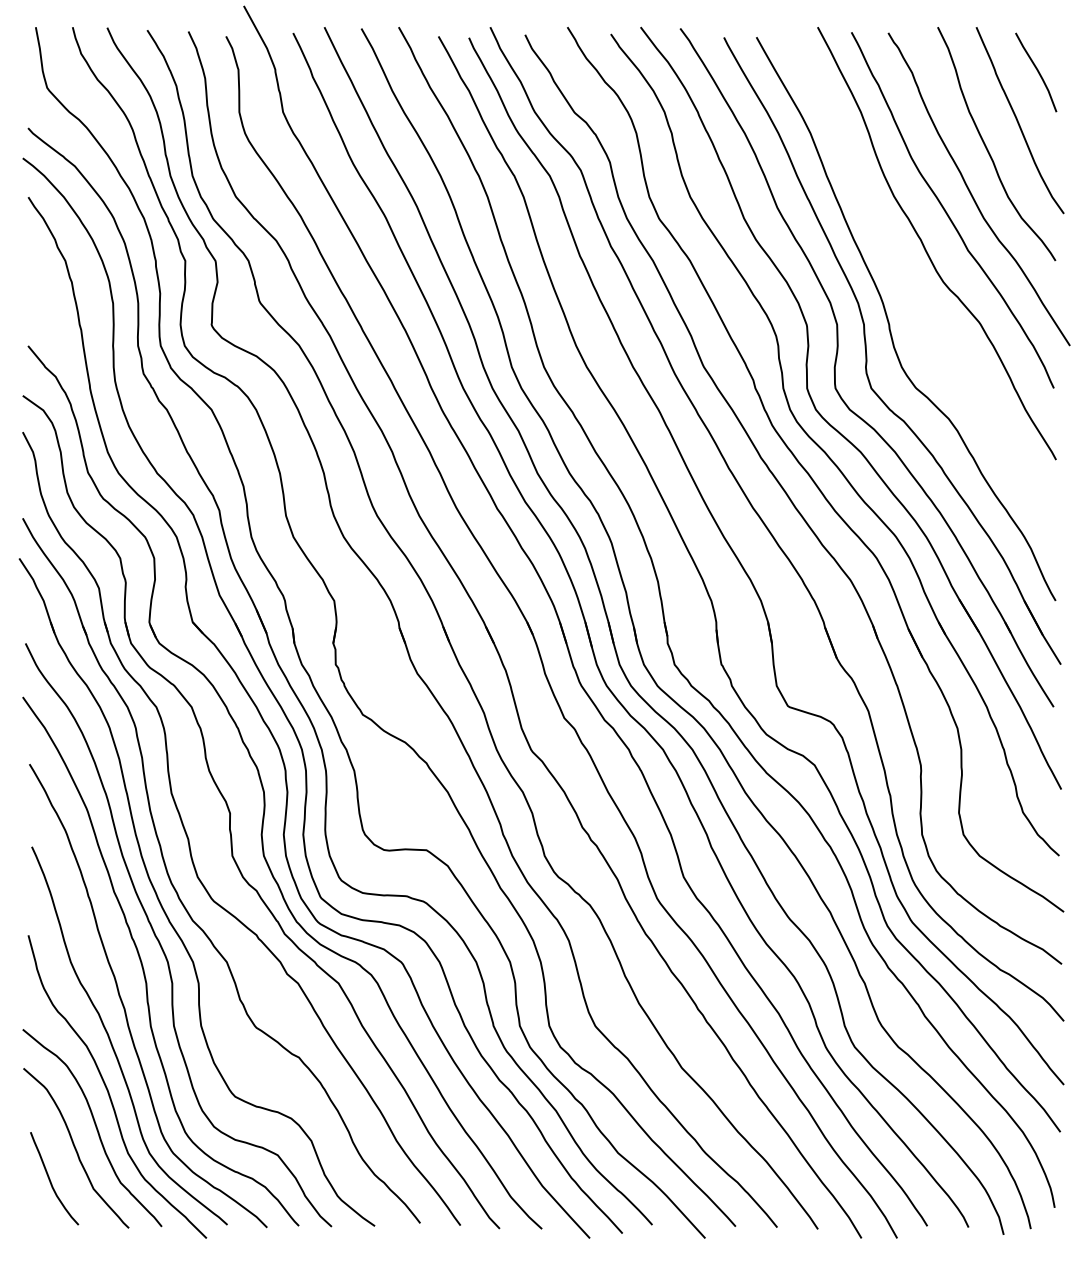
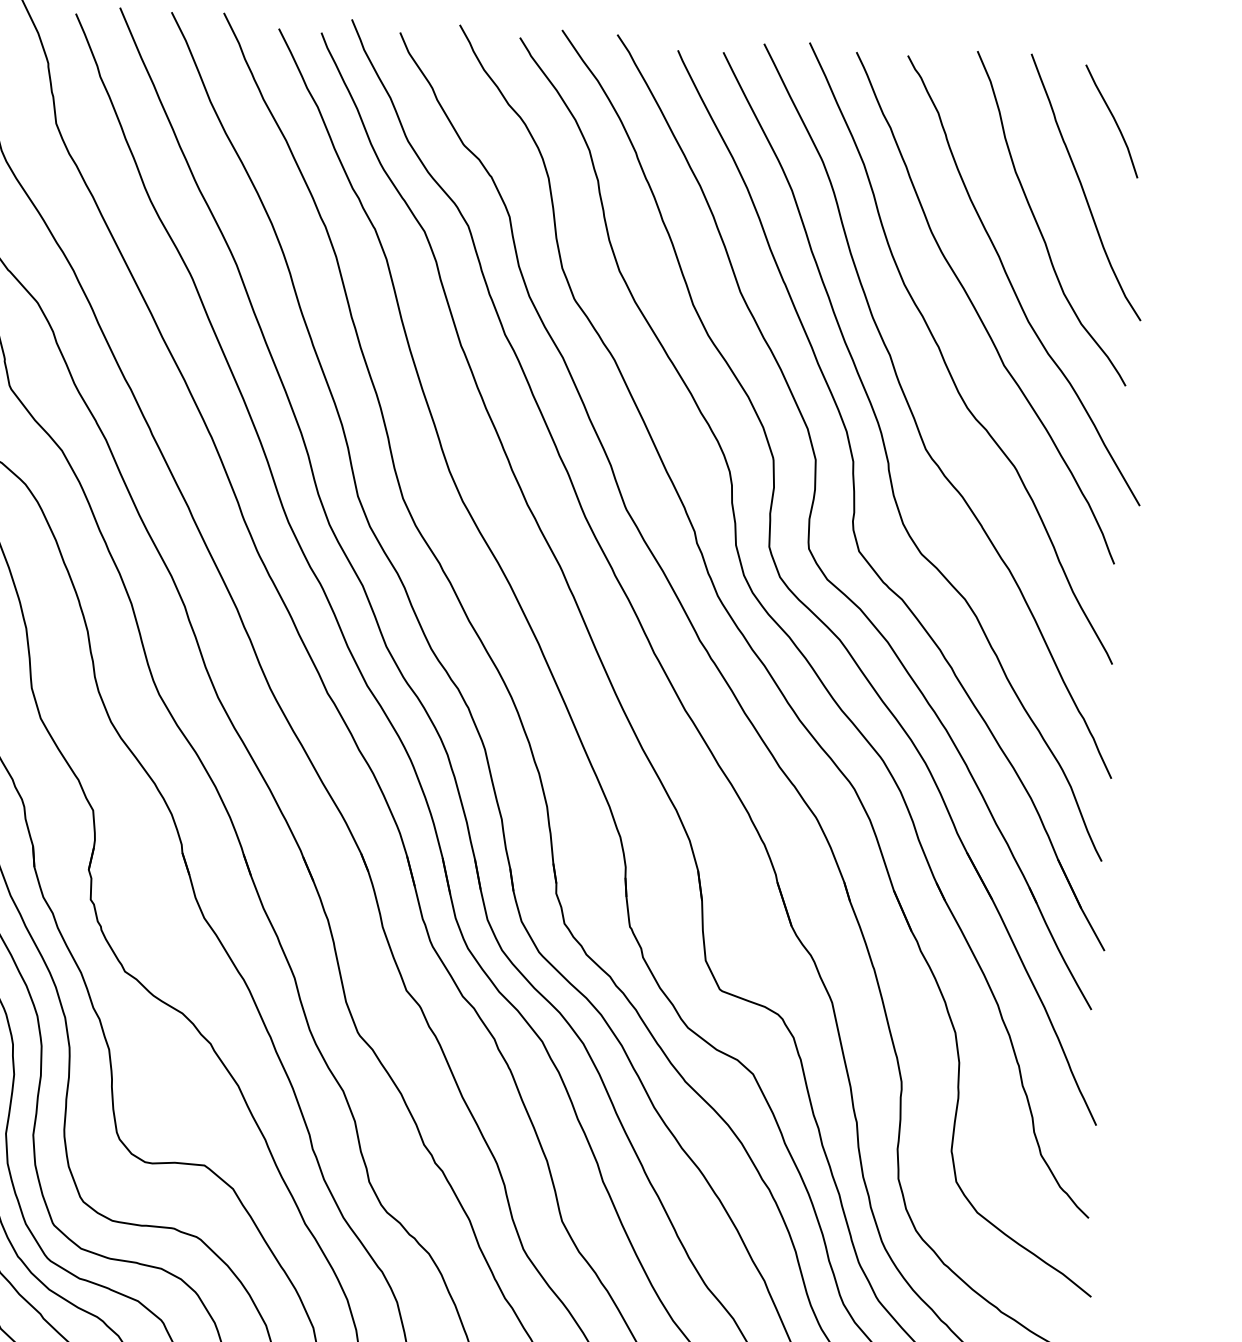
curve: (907, 292) -> (916, 419), added

